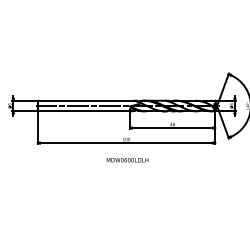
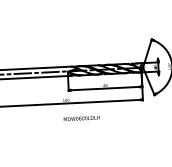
text: (127, 160) -> (81, 118), moved

